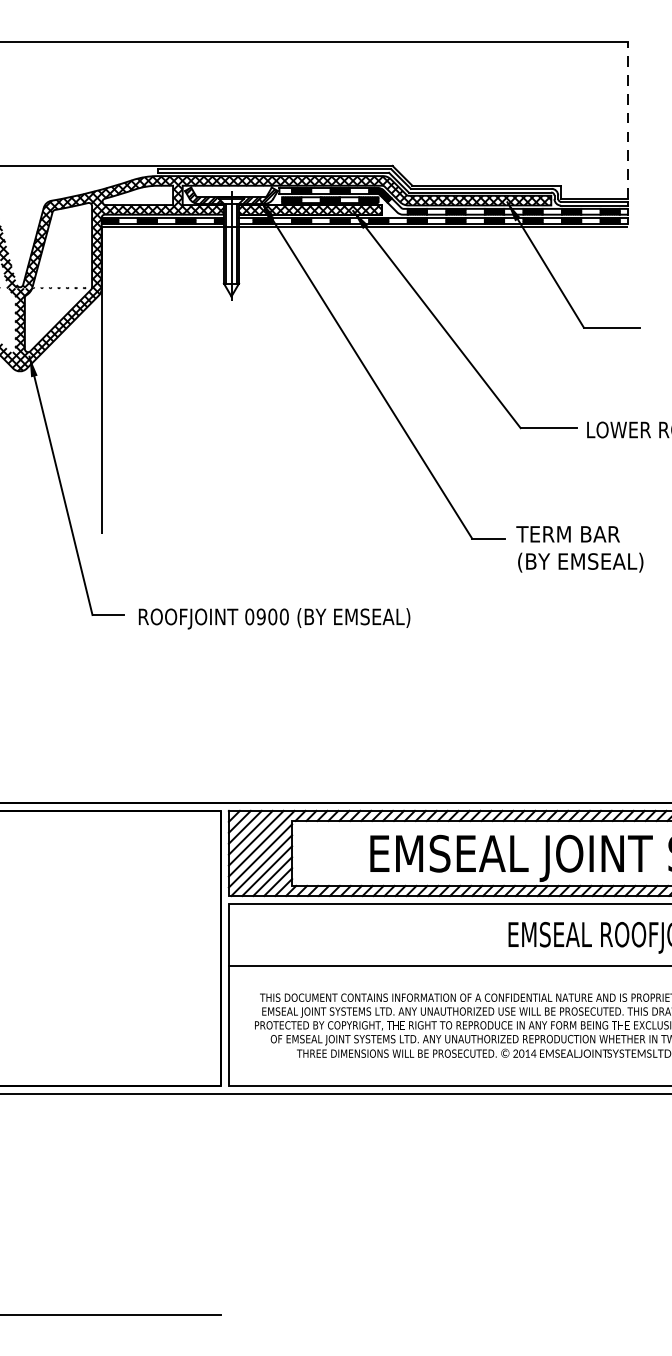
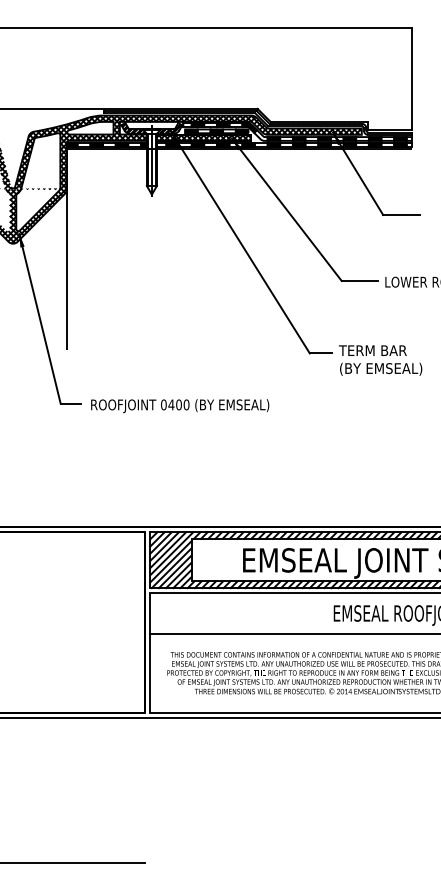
line: (628, 119) -> (412, 78), dashed -> solid
text: (261, 616) -> (171, 404), 0900 -> 0400

